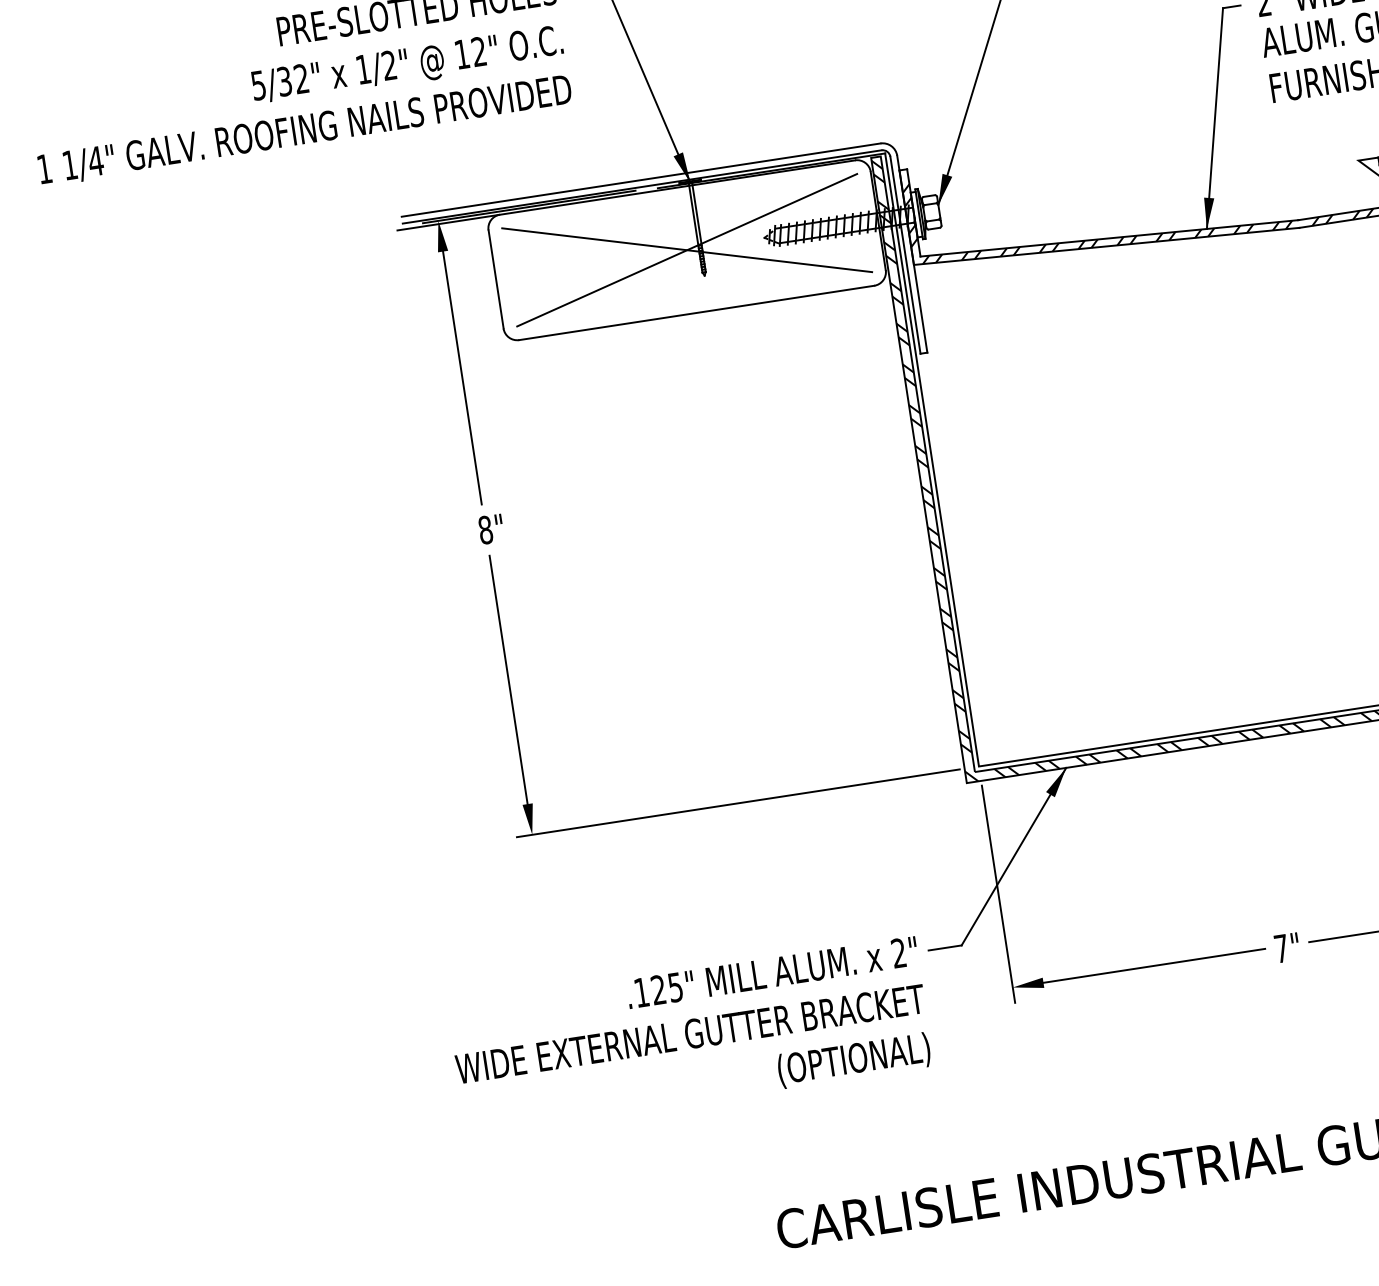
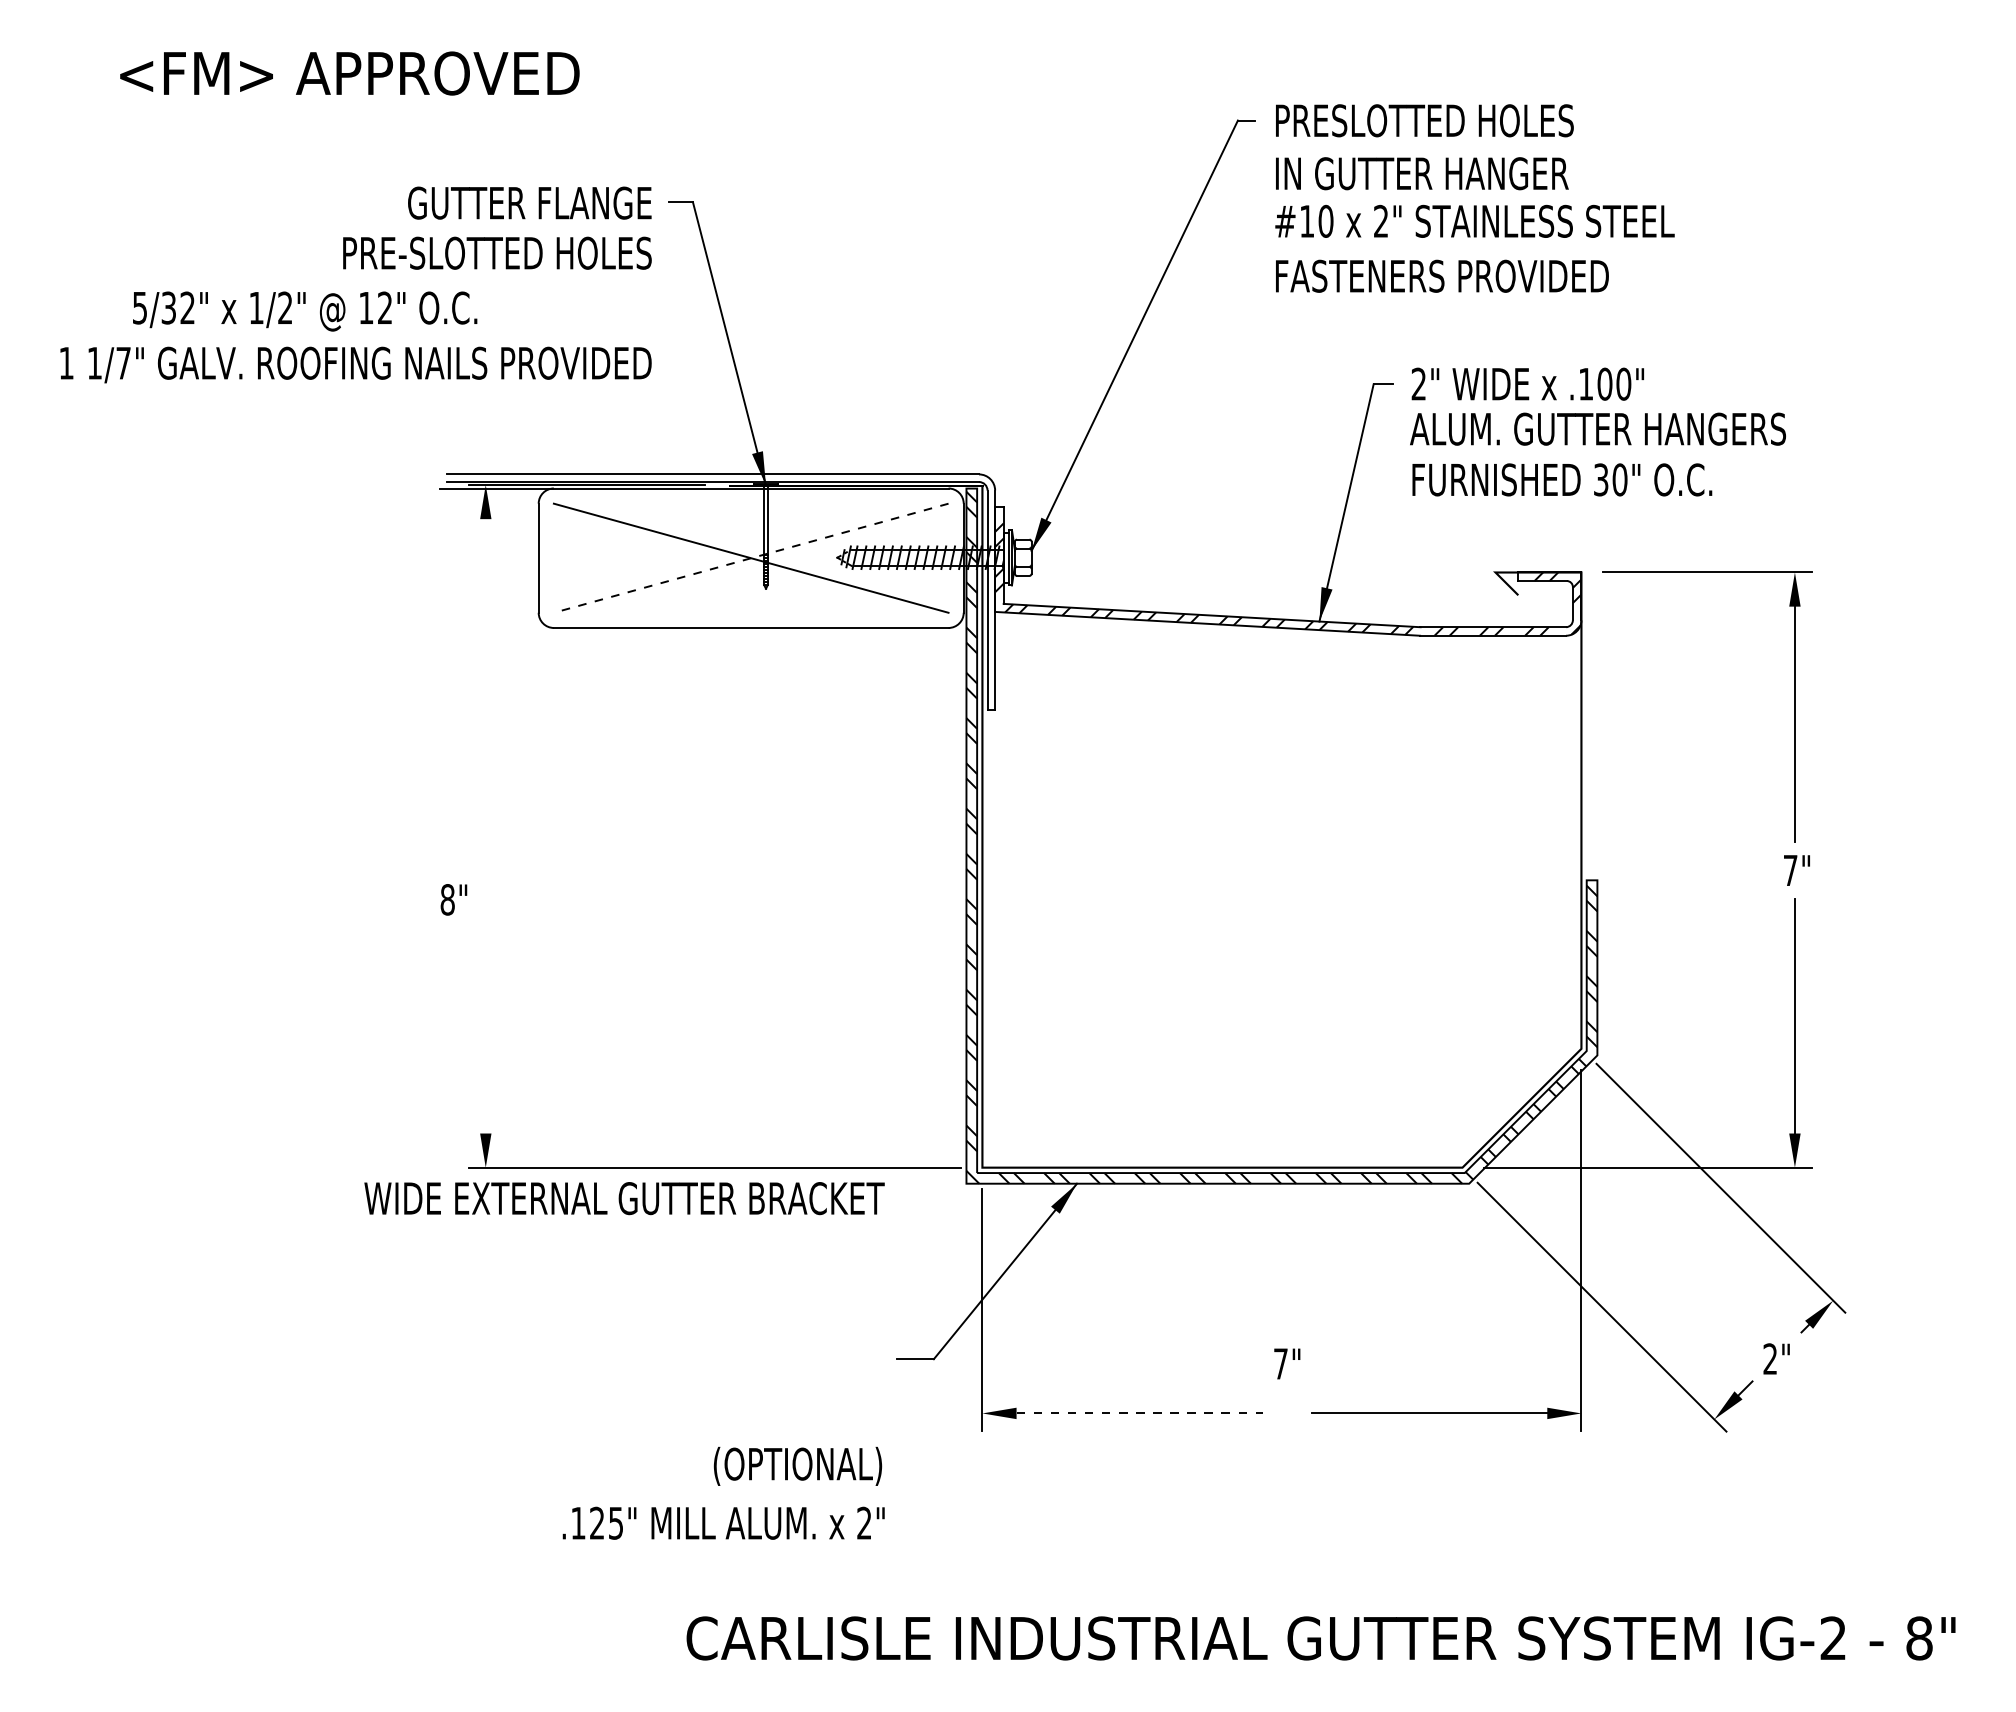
text: (407, 65) -> (305, 311), moved
text: (95, 161) -> (123, 363), 1/4" -> 1/7"
line: (687, 250) -> (751, 558), solid -> dashed
line: (462, 377) -> (485, 659), removed
text: (490, 529) -> (453, 899), moved
line: (508, 680) -> (485, 995), removed
text: (1287, 947) -> (1287, 1363), moved
line: (1154, 965) -> (1140, 1413), solid -> dashed
text: (772, 971) -> (723, 1522), moved
text: (690, 1034) -> (624, 1198), moved

